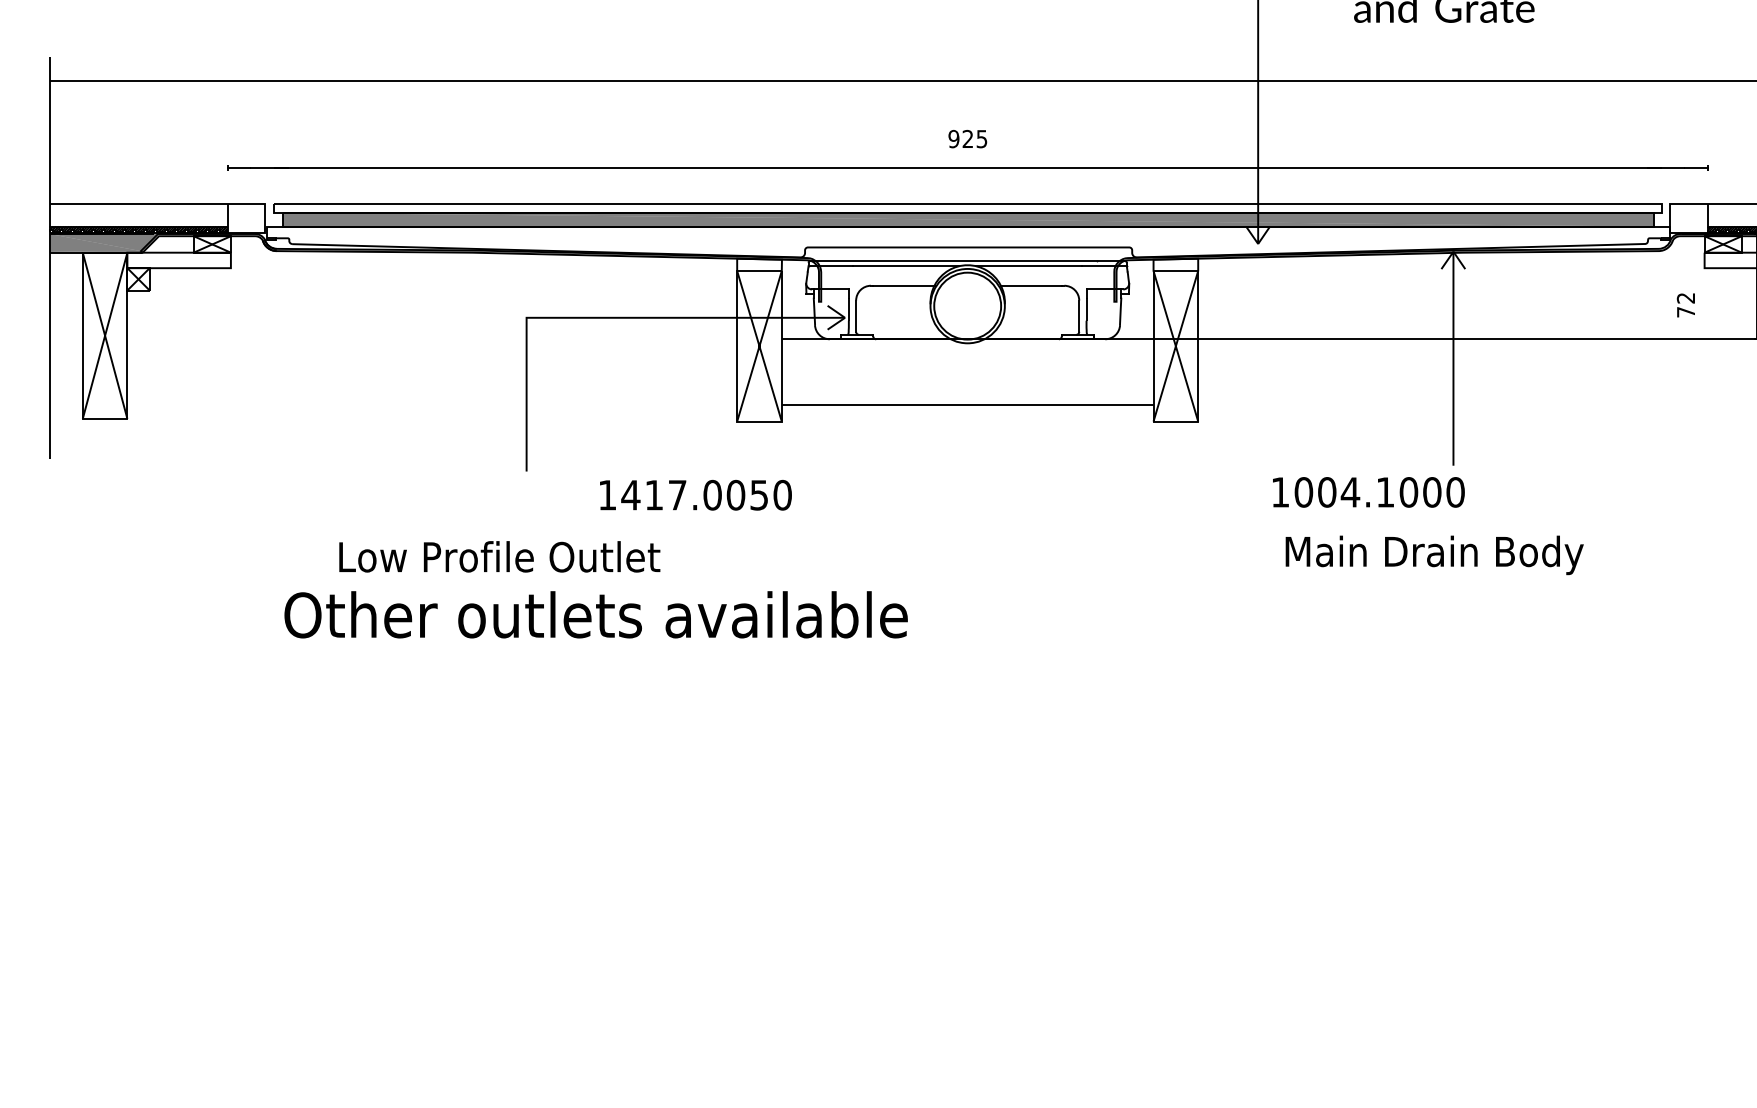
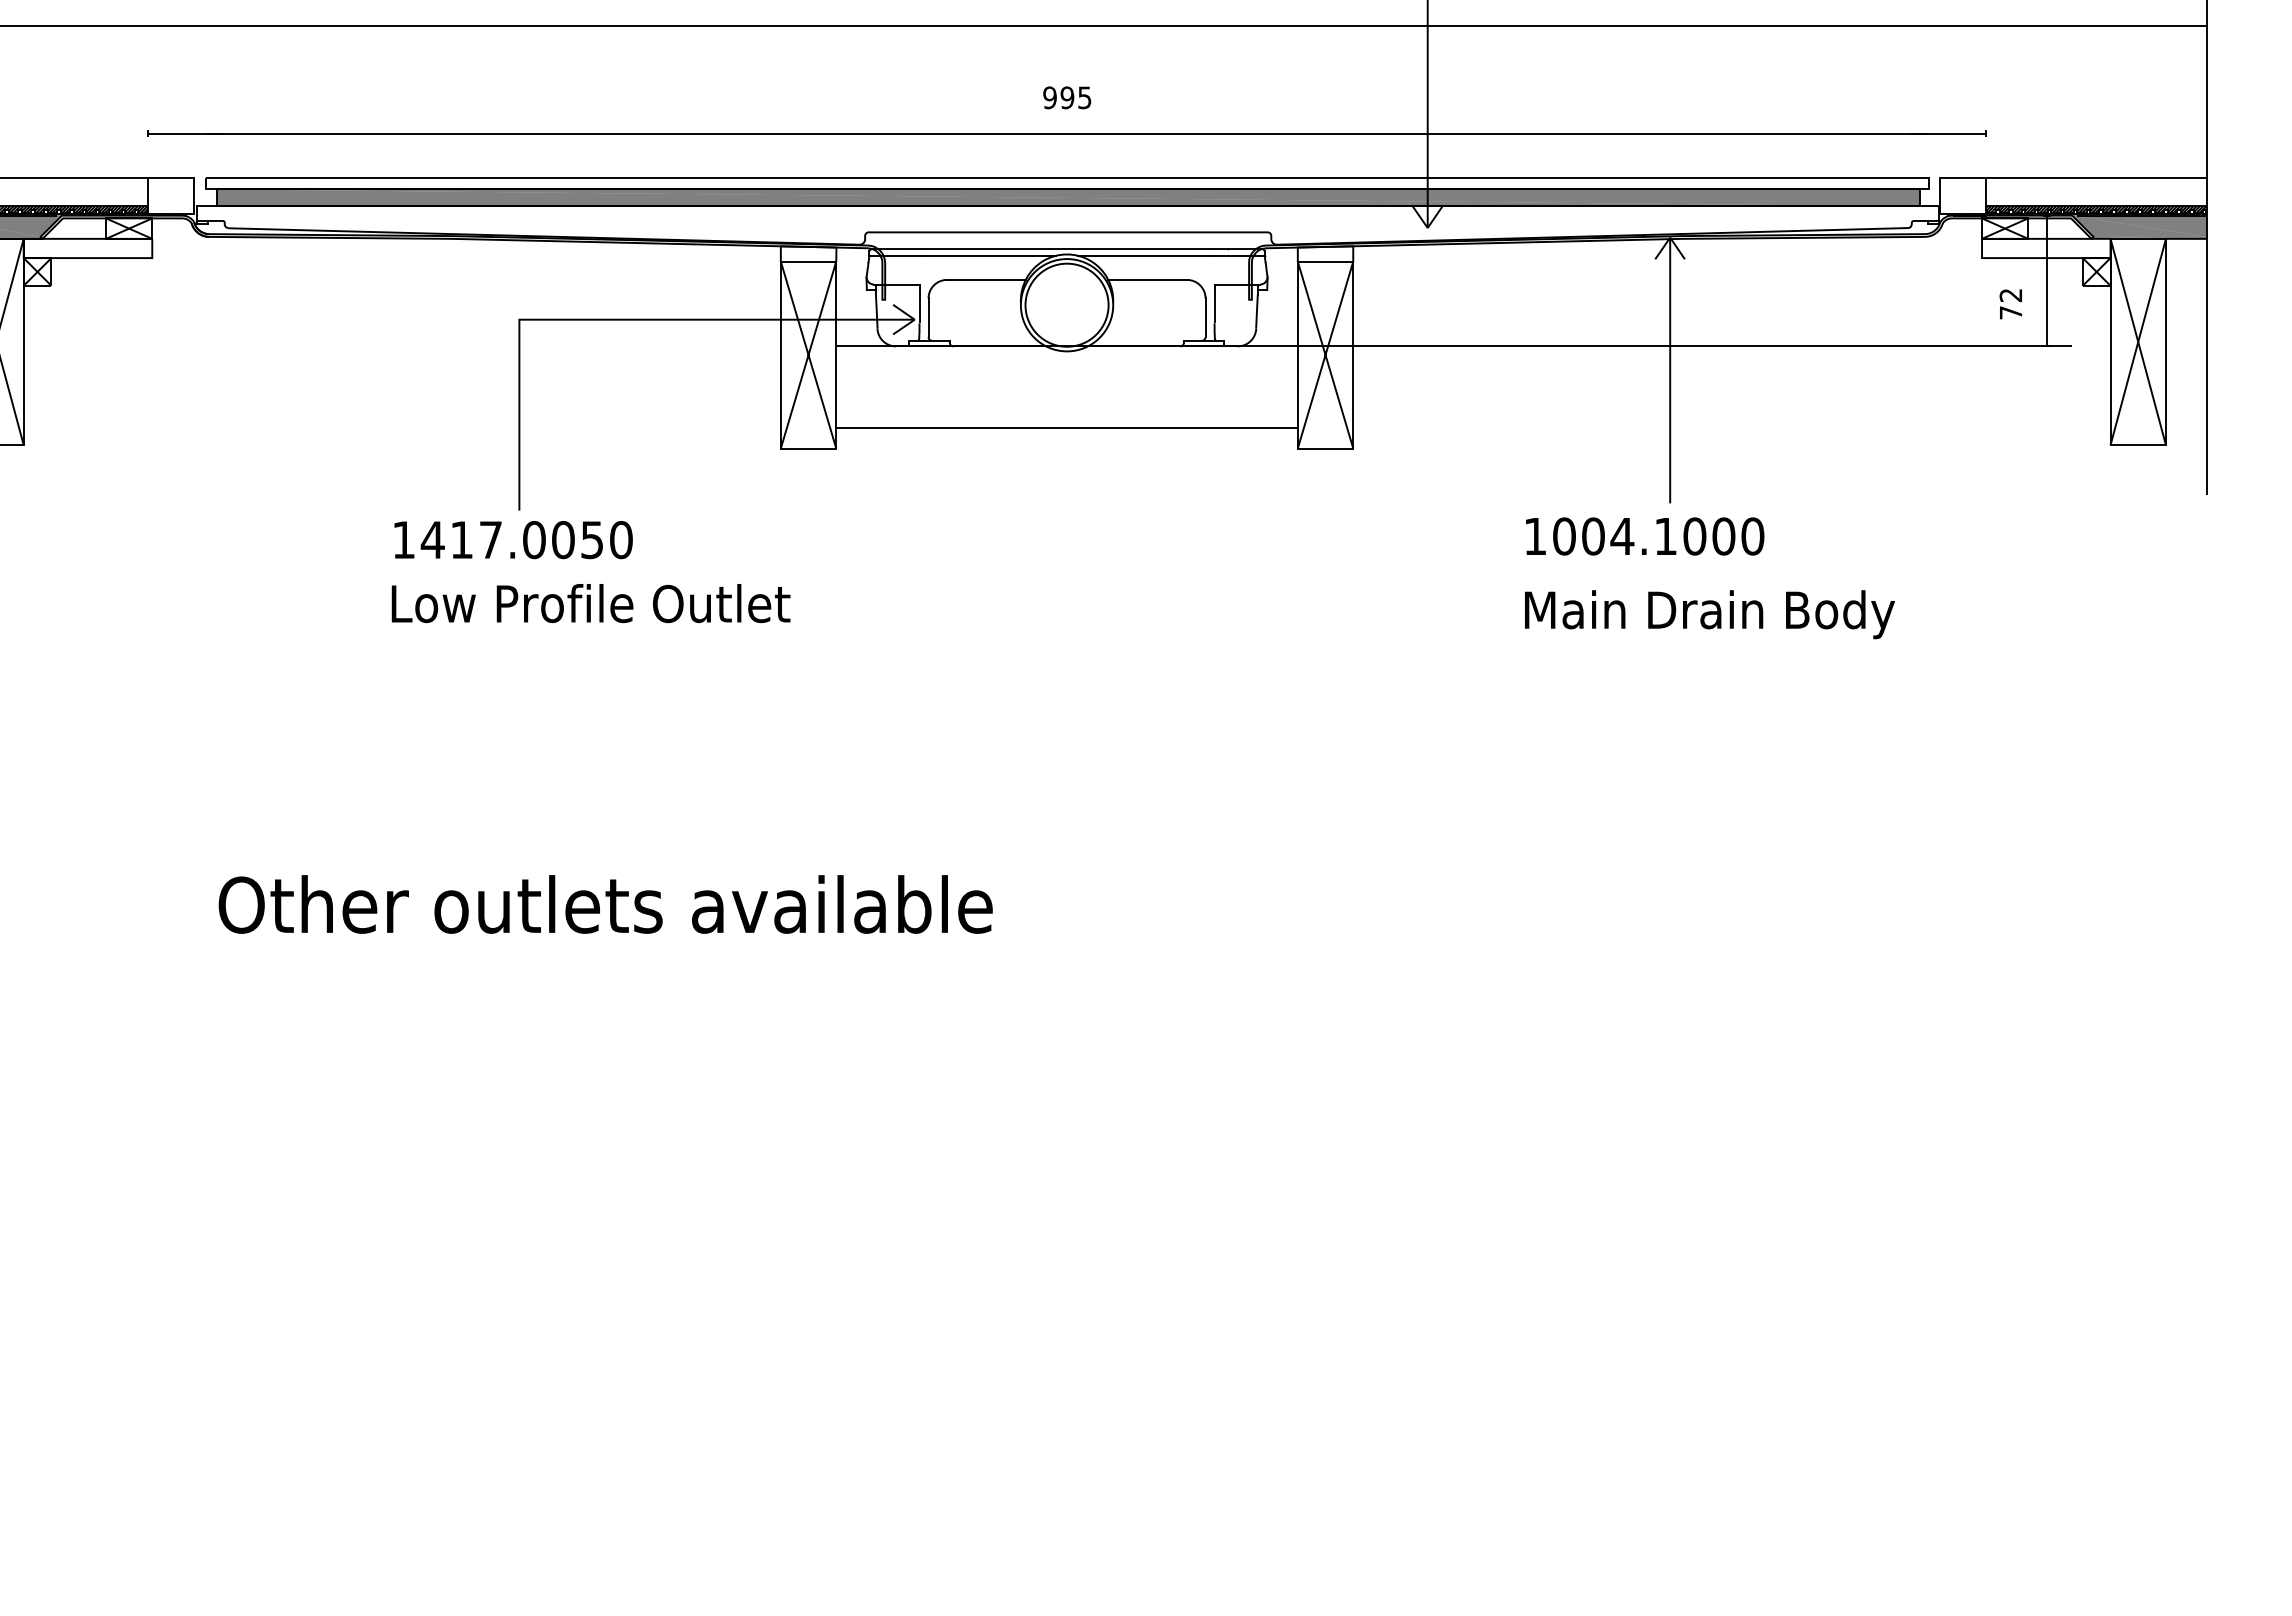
text: (968, 138) -> (1067, 97), 925 -> 995
text: (1685, 305) -> (2010, 304), moved
text: (1369, 492) -> (1645, 536), moved
text: (695, 495) -> (513, 540), moved
text: (1434, 555) -> (1709, 614), moved
text: (499, 556) -> (590, 603), moved
text: (595, 614) -> (605, 904), moved

